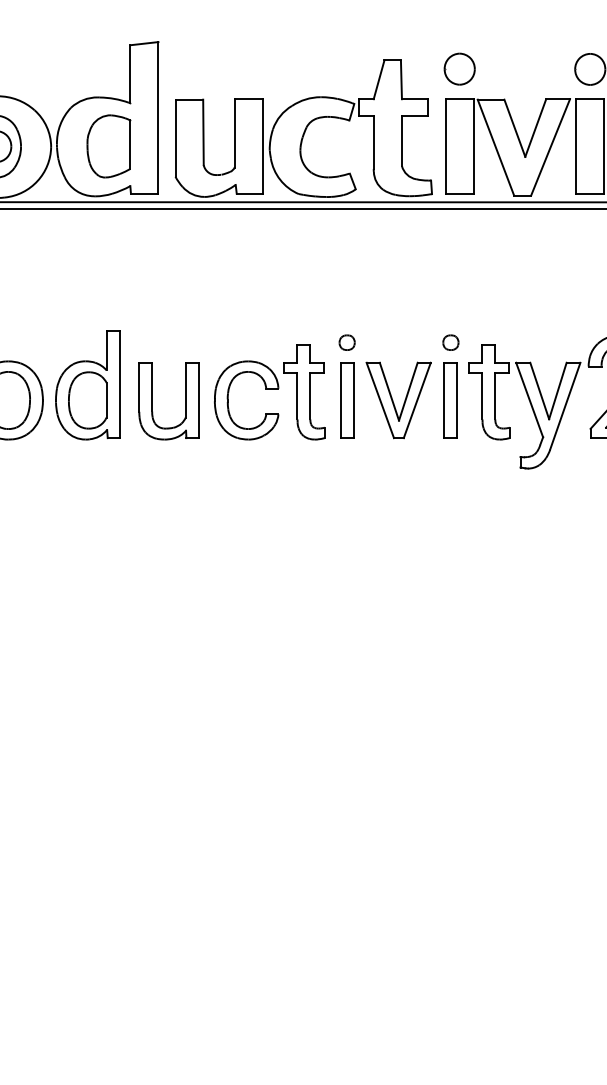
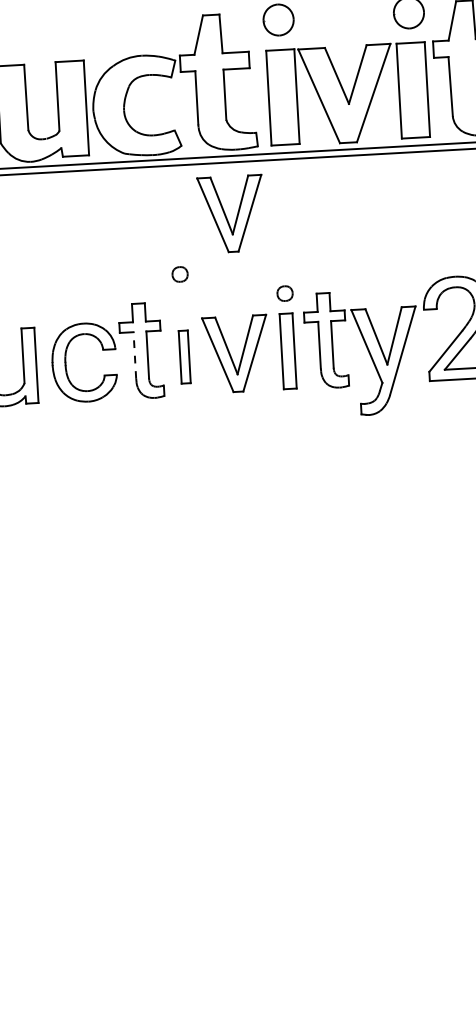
part: (401, 260) -> (231, 214), added
part: (346, 342) -> (179, 274), moved
line: (297, 395) -> (134, 354), solid -> dashed
part: (347, 400) -> (185, 357), size x0.7

